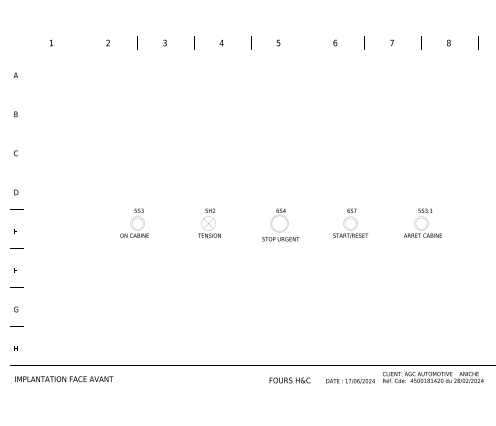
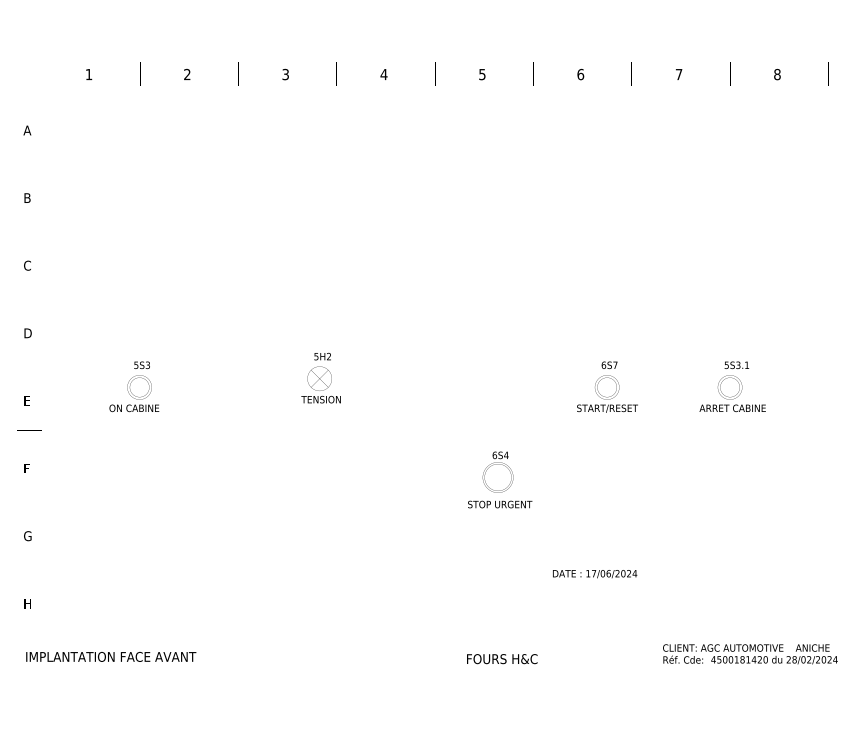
text: (134, 222) -> (134, 385), moved
text: (209, 222) -> (321, 376), moved
text: (280, 224) -> (499, 479), moved
text: (350, 381) -> (594, 574), moved

